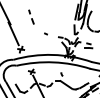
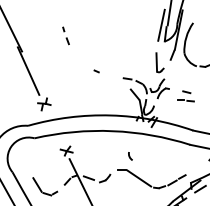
part: (31, 16) -> (66, 34), size x0.6

